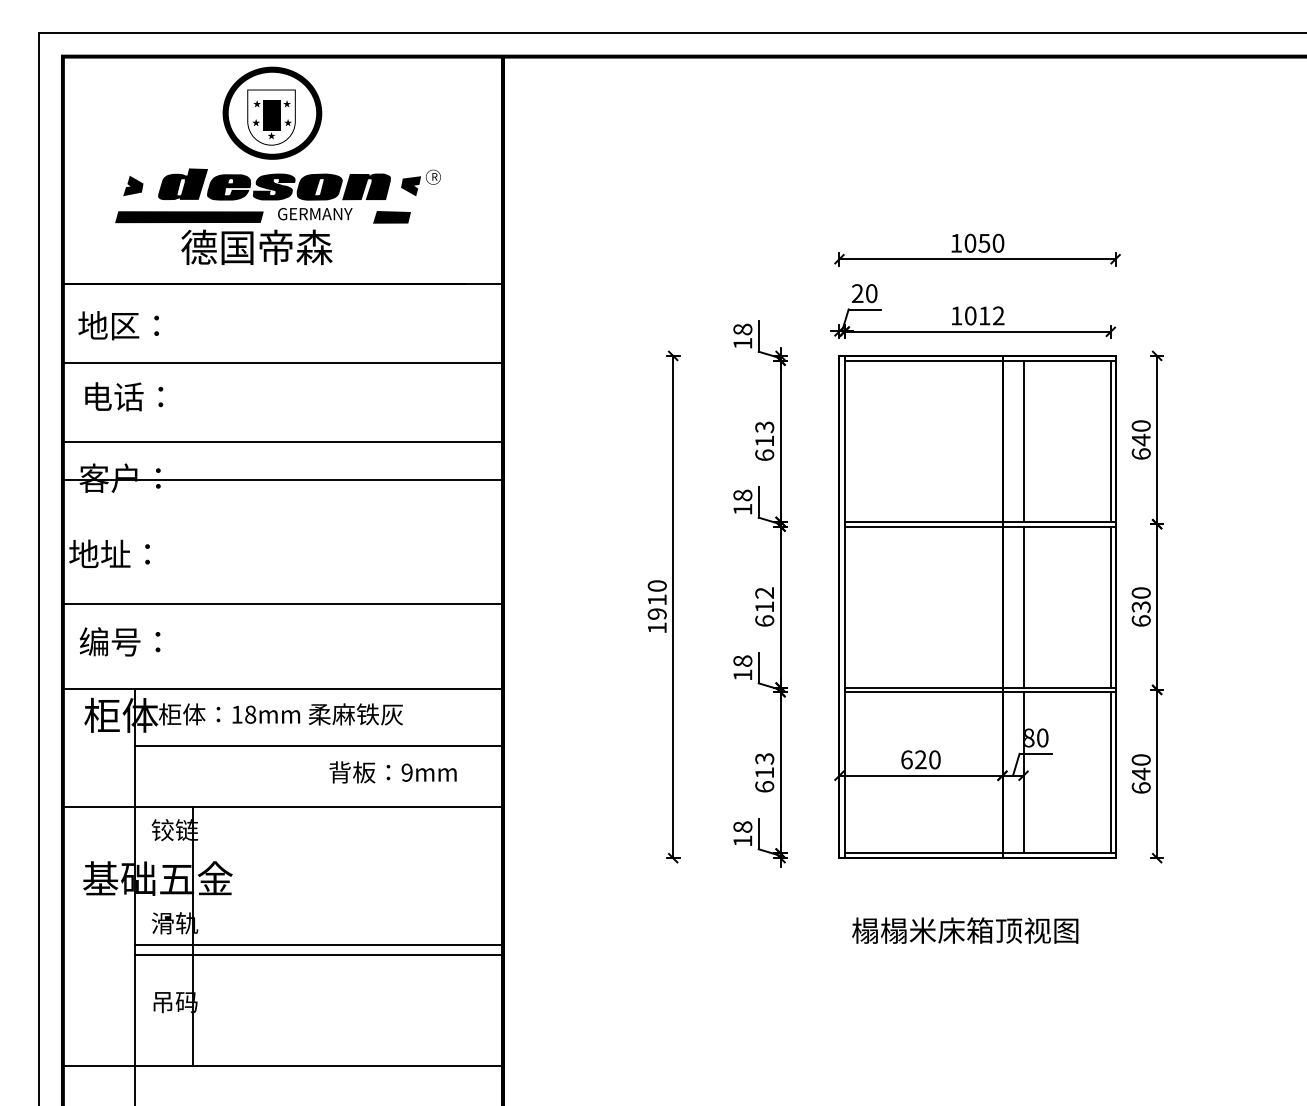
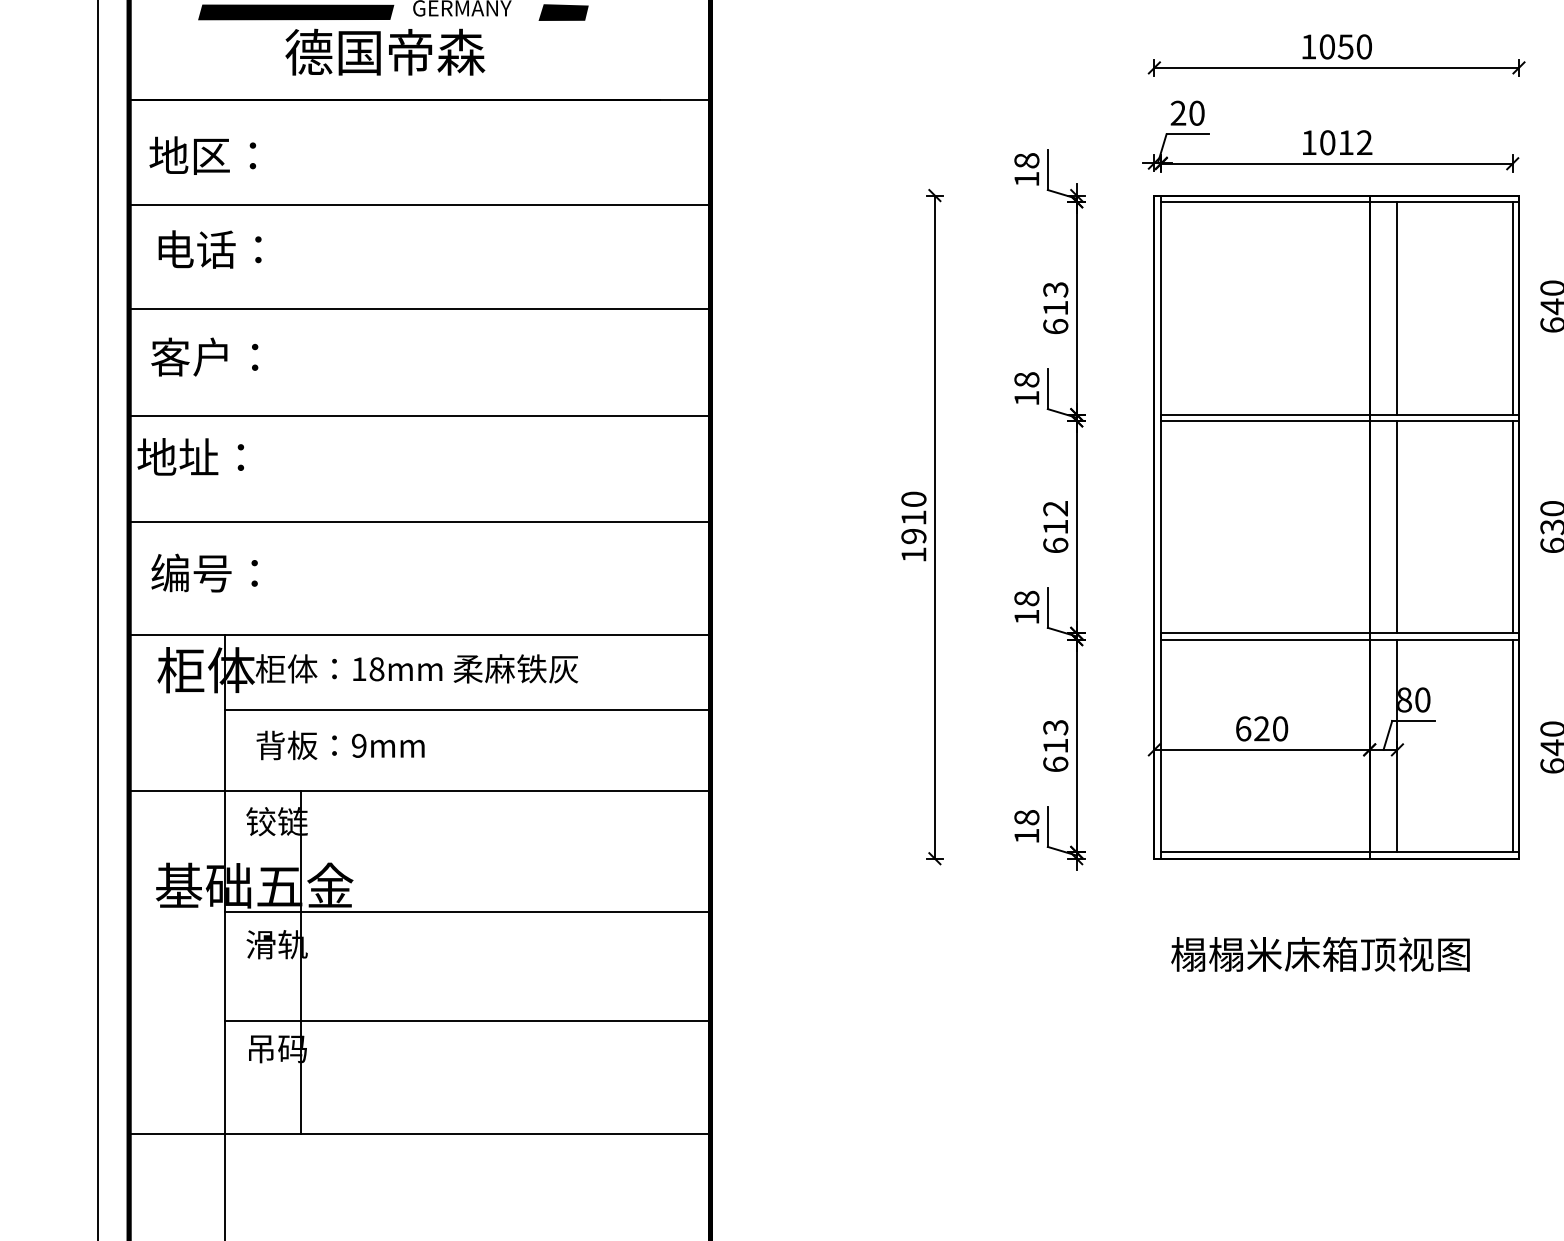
line: (282, 479) -> (419, 415), moved
text: (392, 772) -> (339, 745), moved
line: (318, 944) -> (466, 1020), moved
line: (318, 955) -> (466, 911), moved

